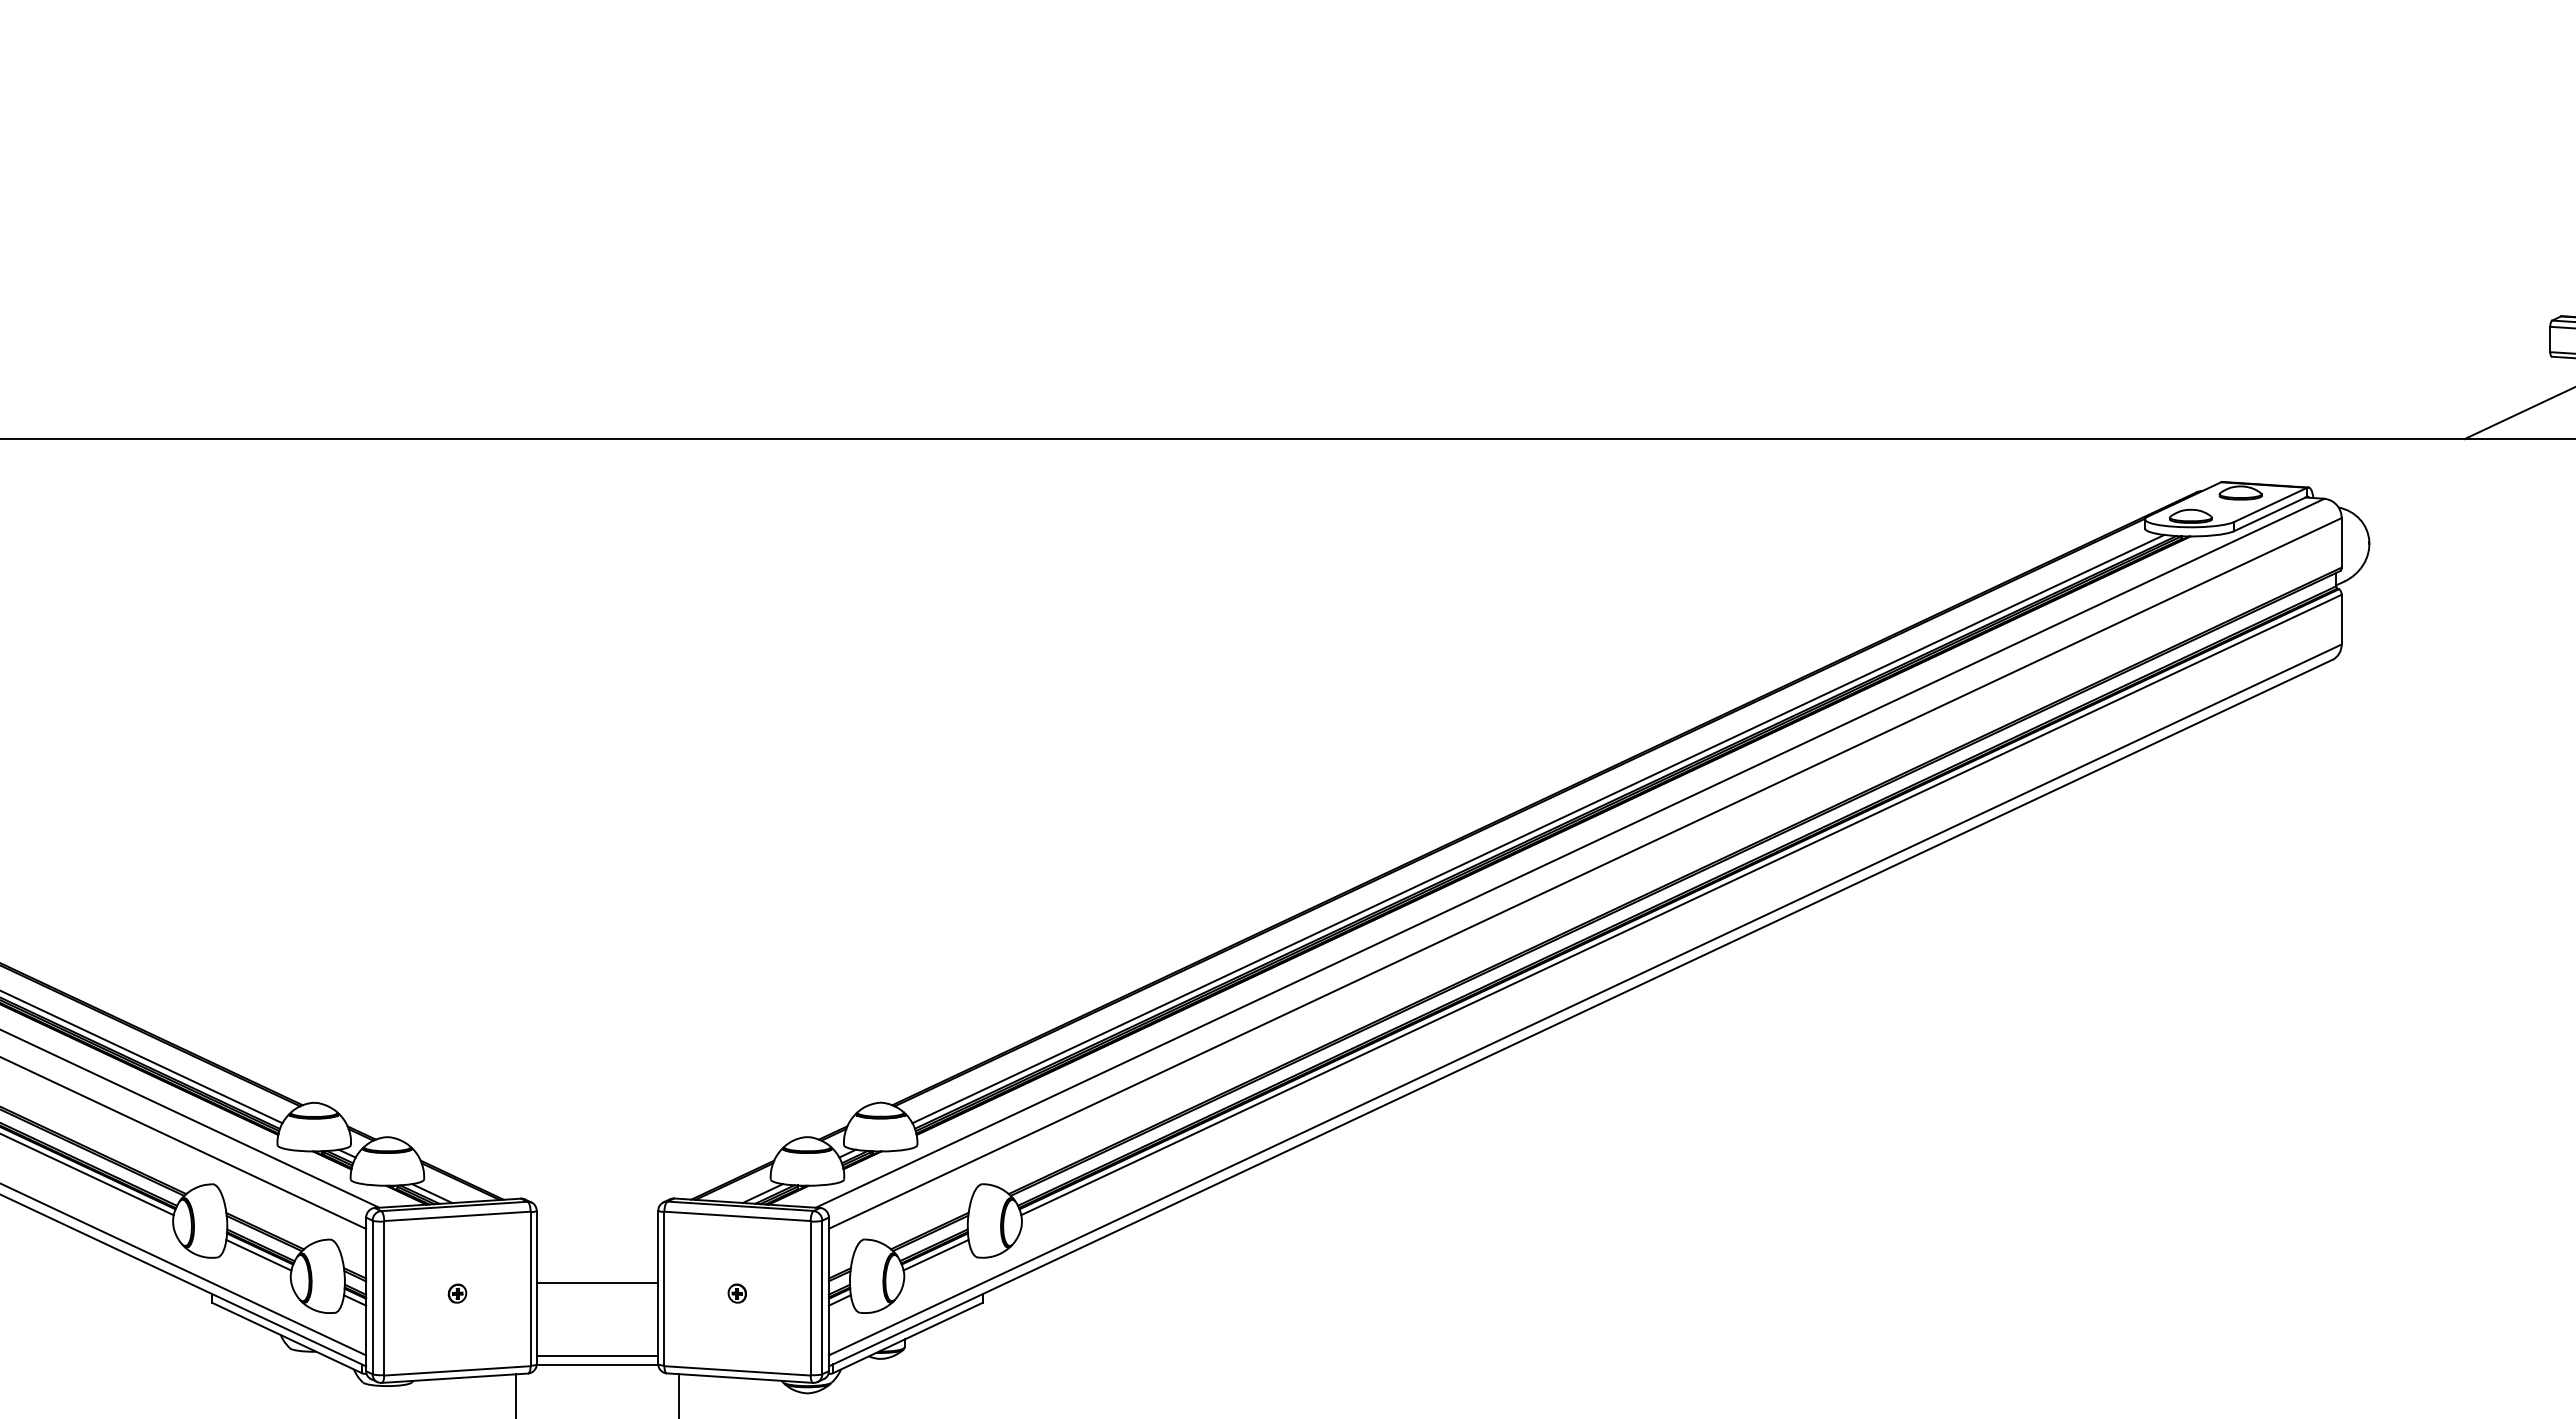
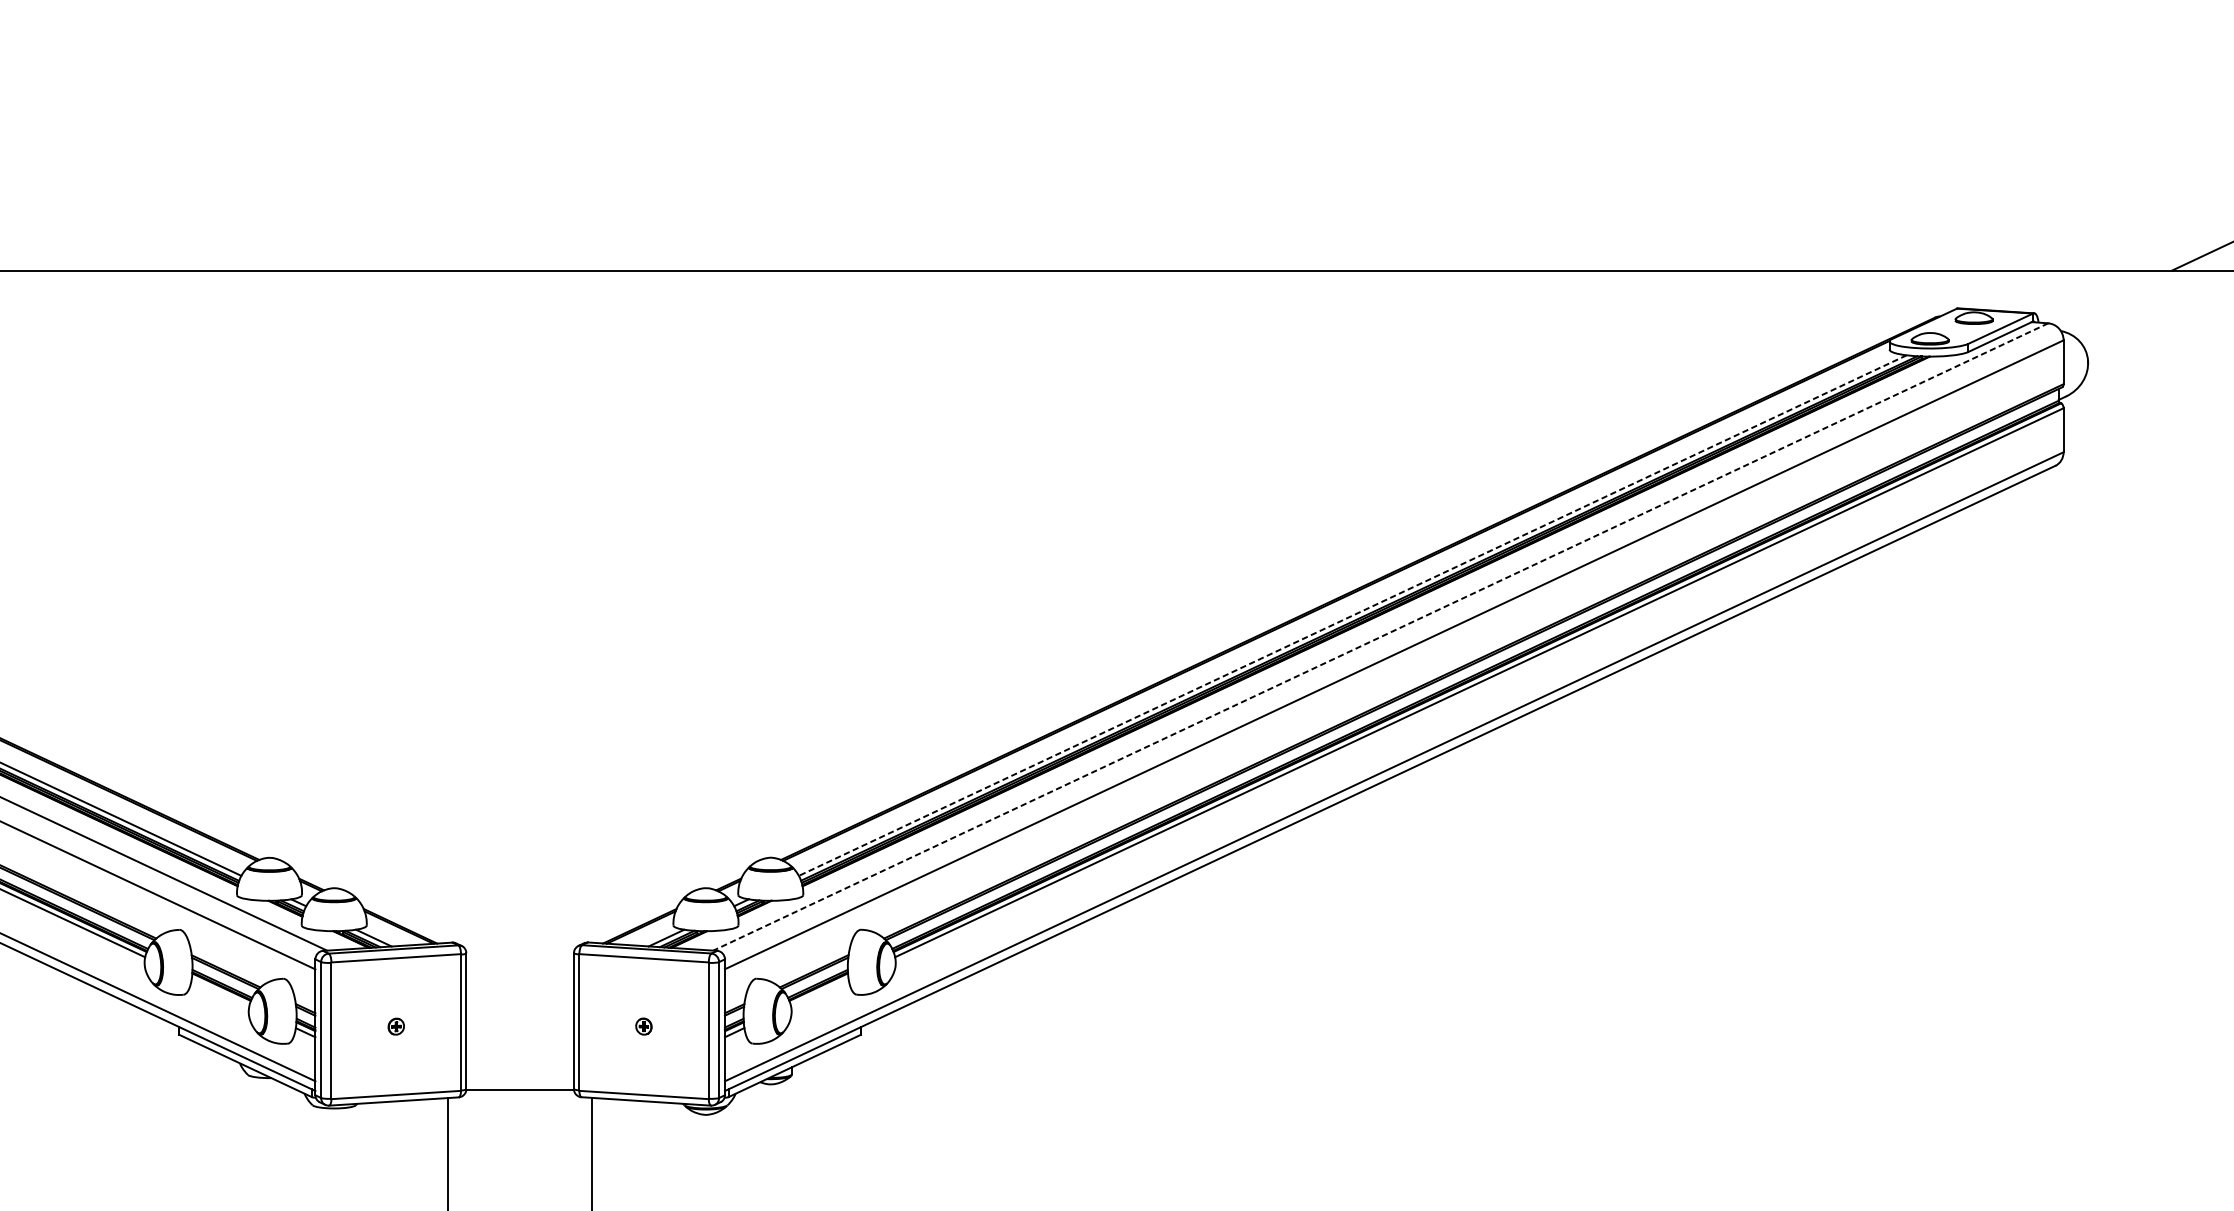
line: (1538, 829) -> (1352, 615), solid -> dashed
line: (1569, 853) -> (1380, 637), solid -> dashed
line: (258, 1254) -> (220, 992), removed
line: (935, 1254) -> (819, 992), removed
line: (597, 1282) -> (520, 1016), removed
line: (597, 1355) -> (520, 1081), removed

